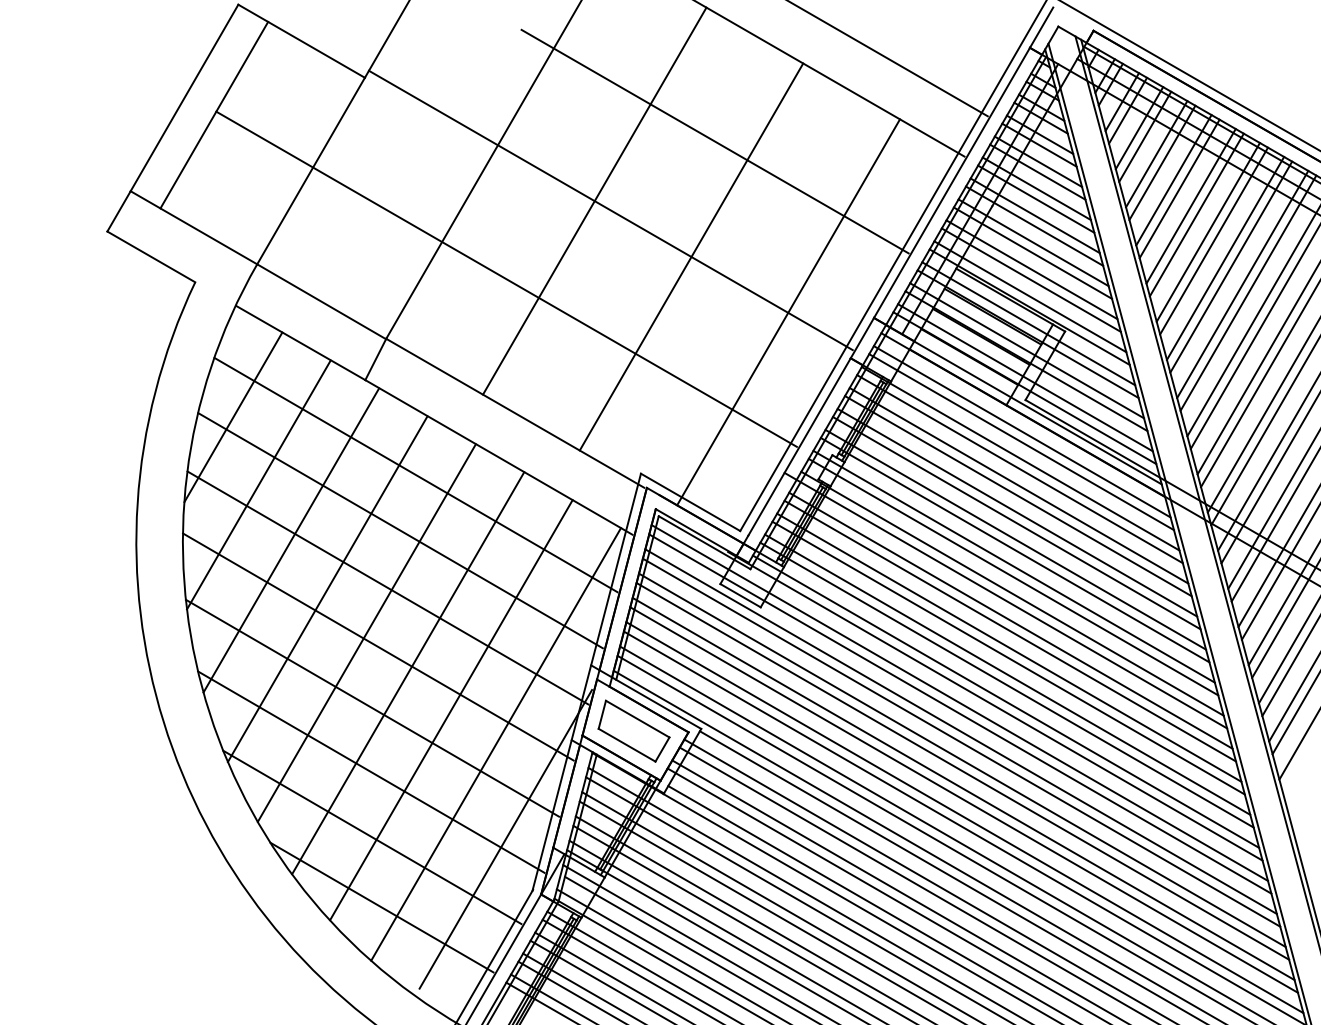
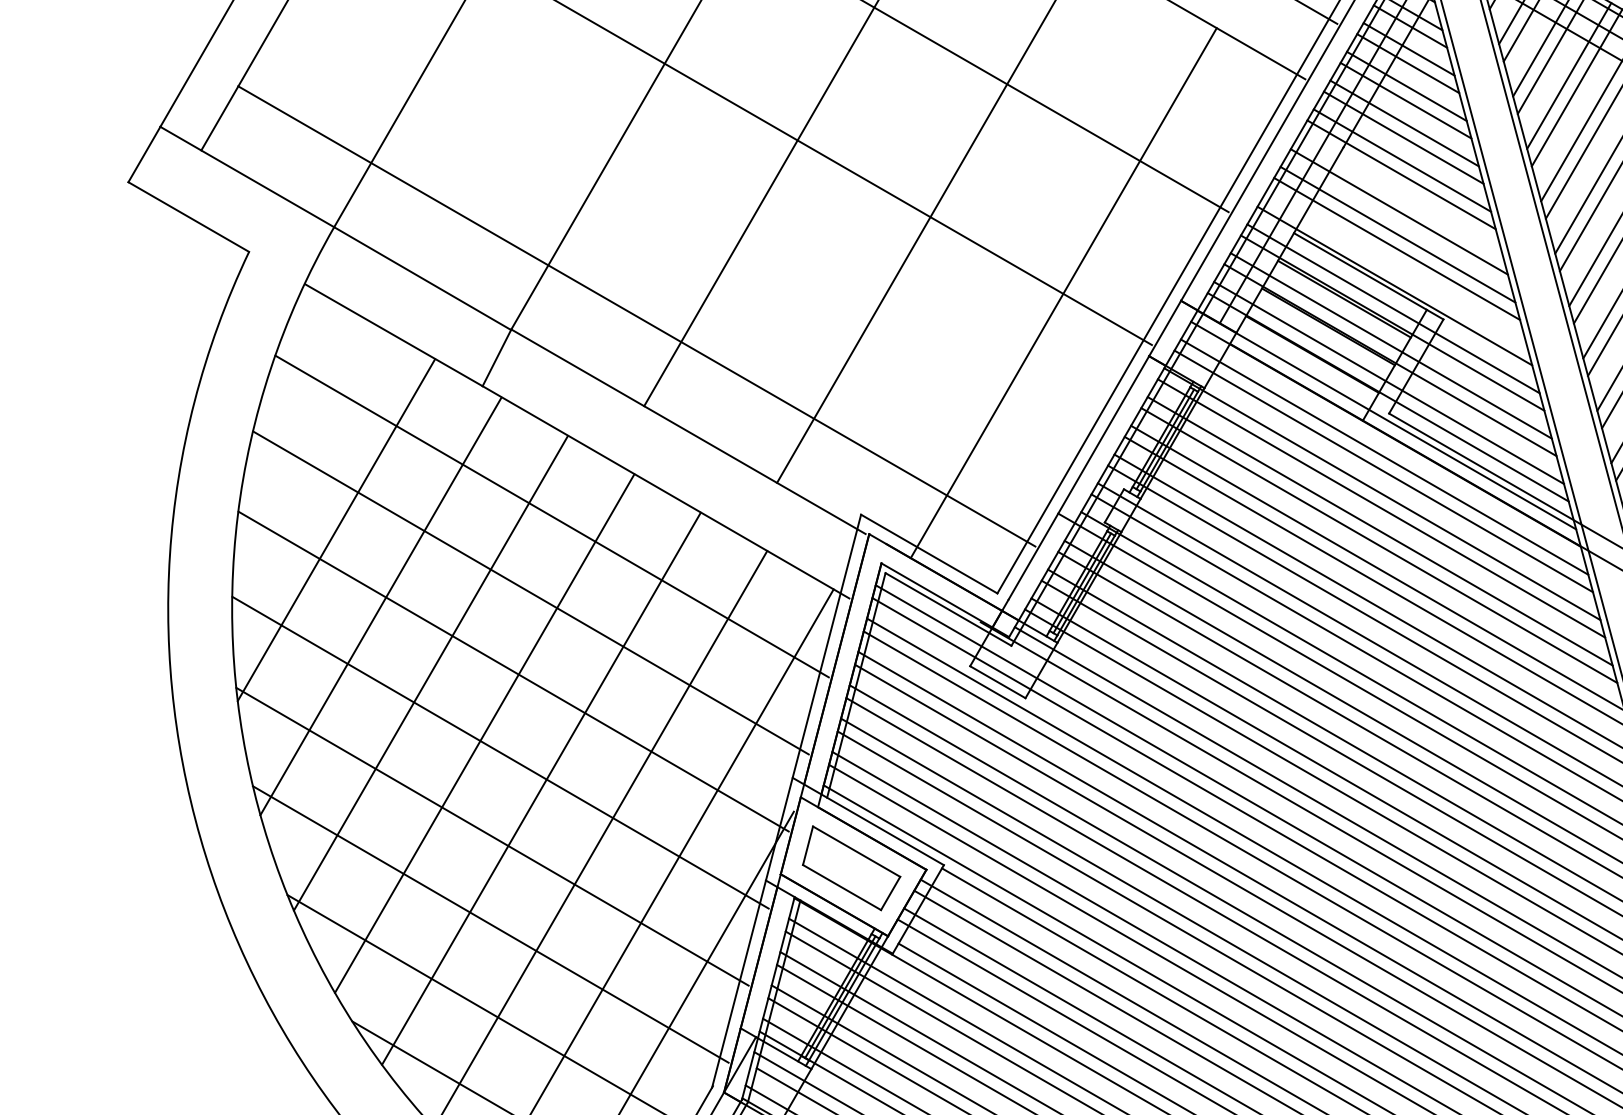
line: (1033, 242) -> (1400, 197), removed
line: (506, 278) -> (636, 315), moved
line: (1030, 296) -> (1395, 271), removed
line: (233, 417) -> (301, 437), removed

